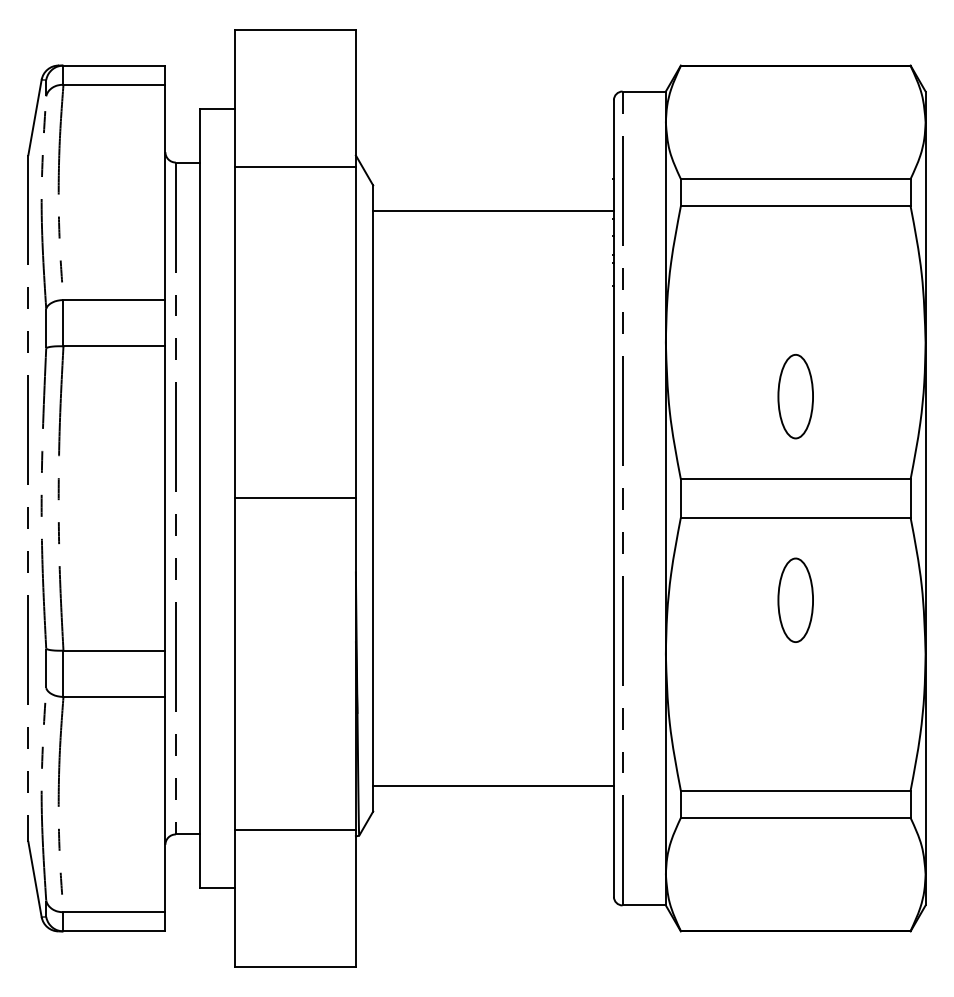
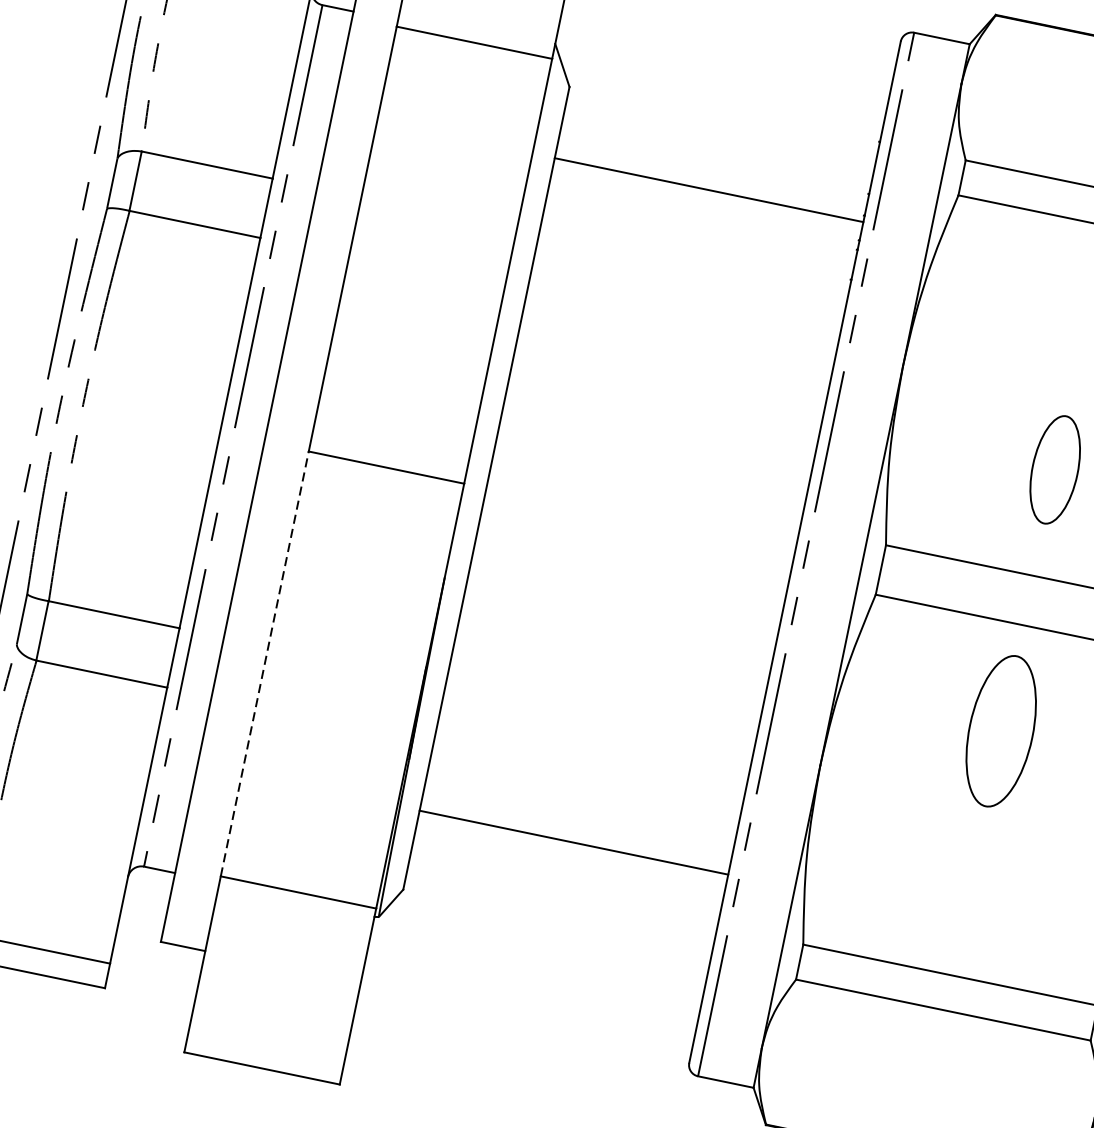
line: (493, 211) -> (708, 190), moved
part: (795, 599) -> (1001, 729), size x1.4
line: (234, 664) -> (264, 664), solid -> dashed
line: (493, 785) -> (574, 842), moved

